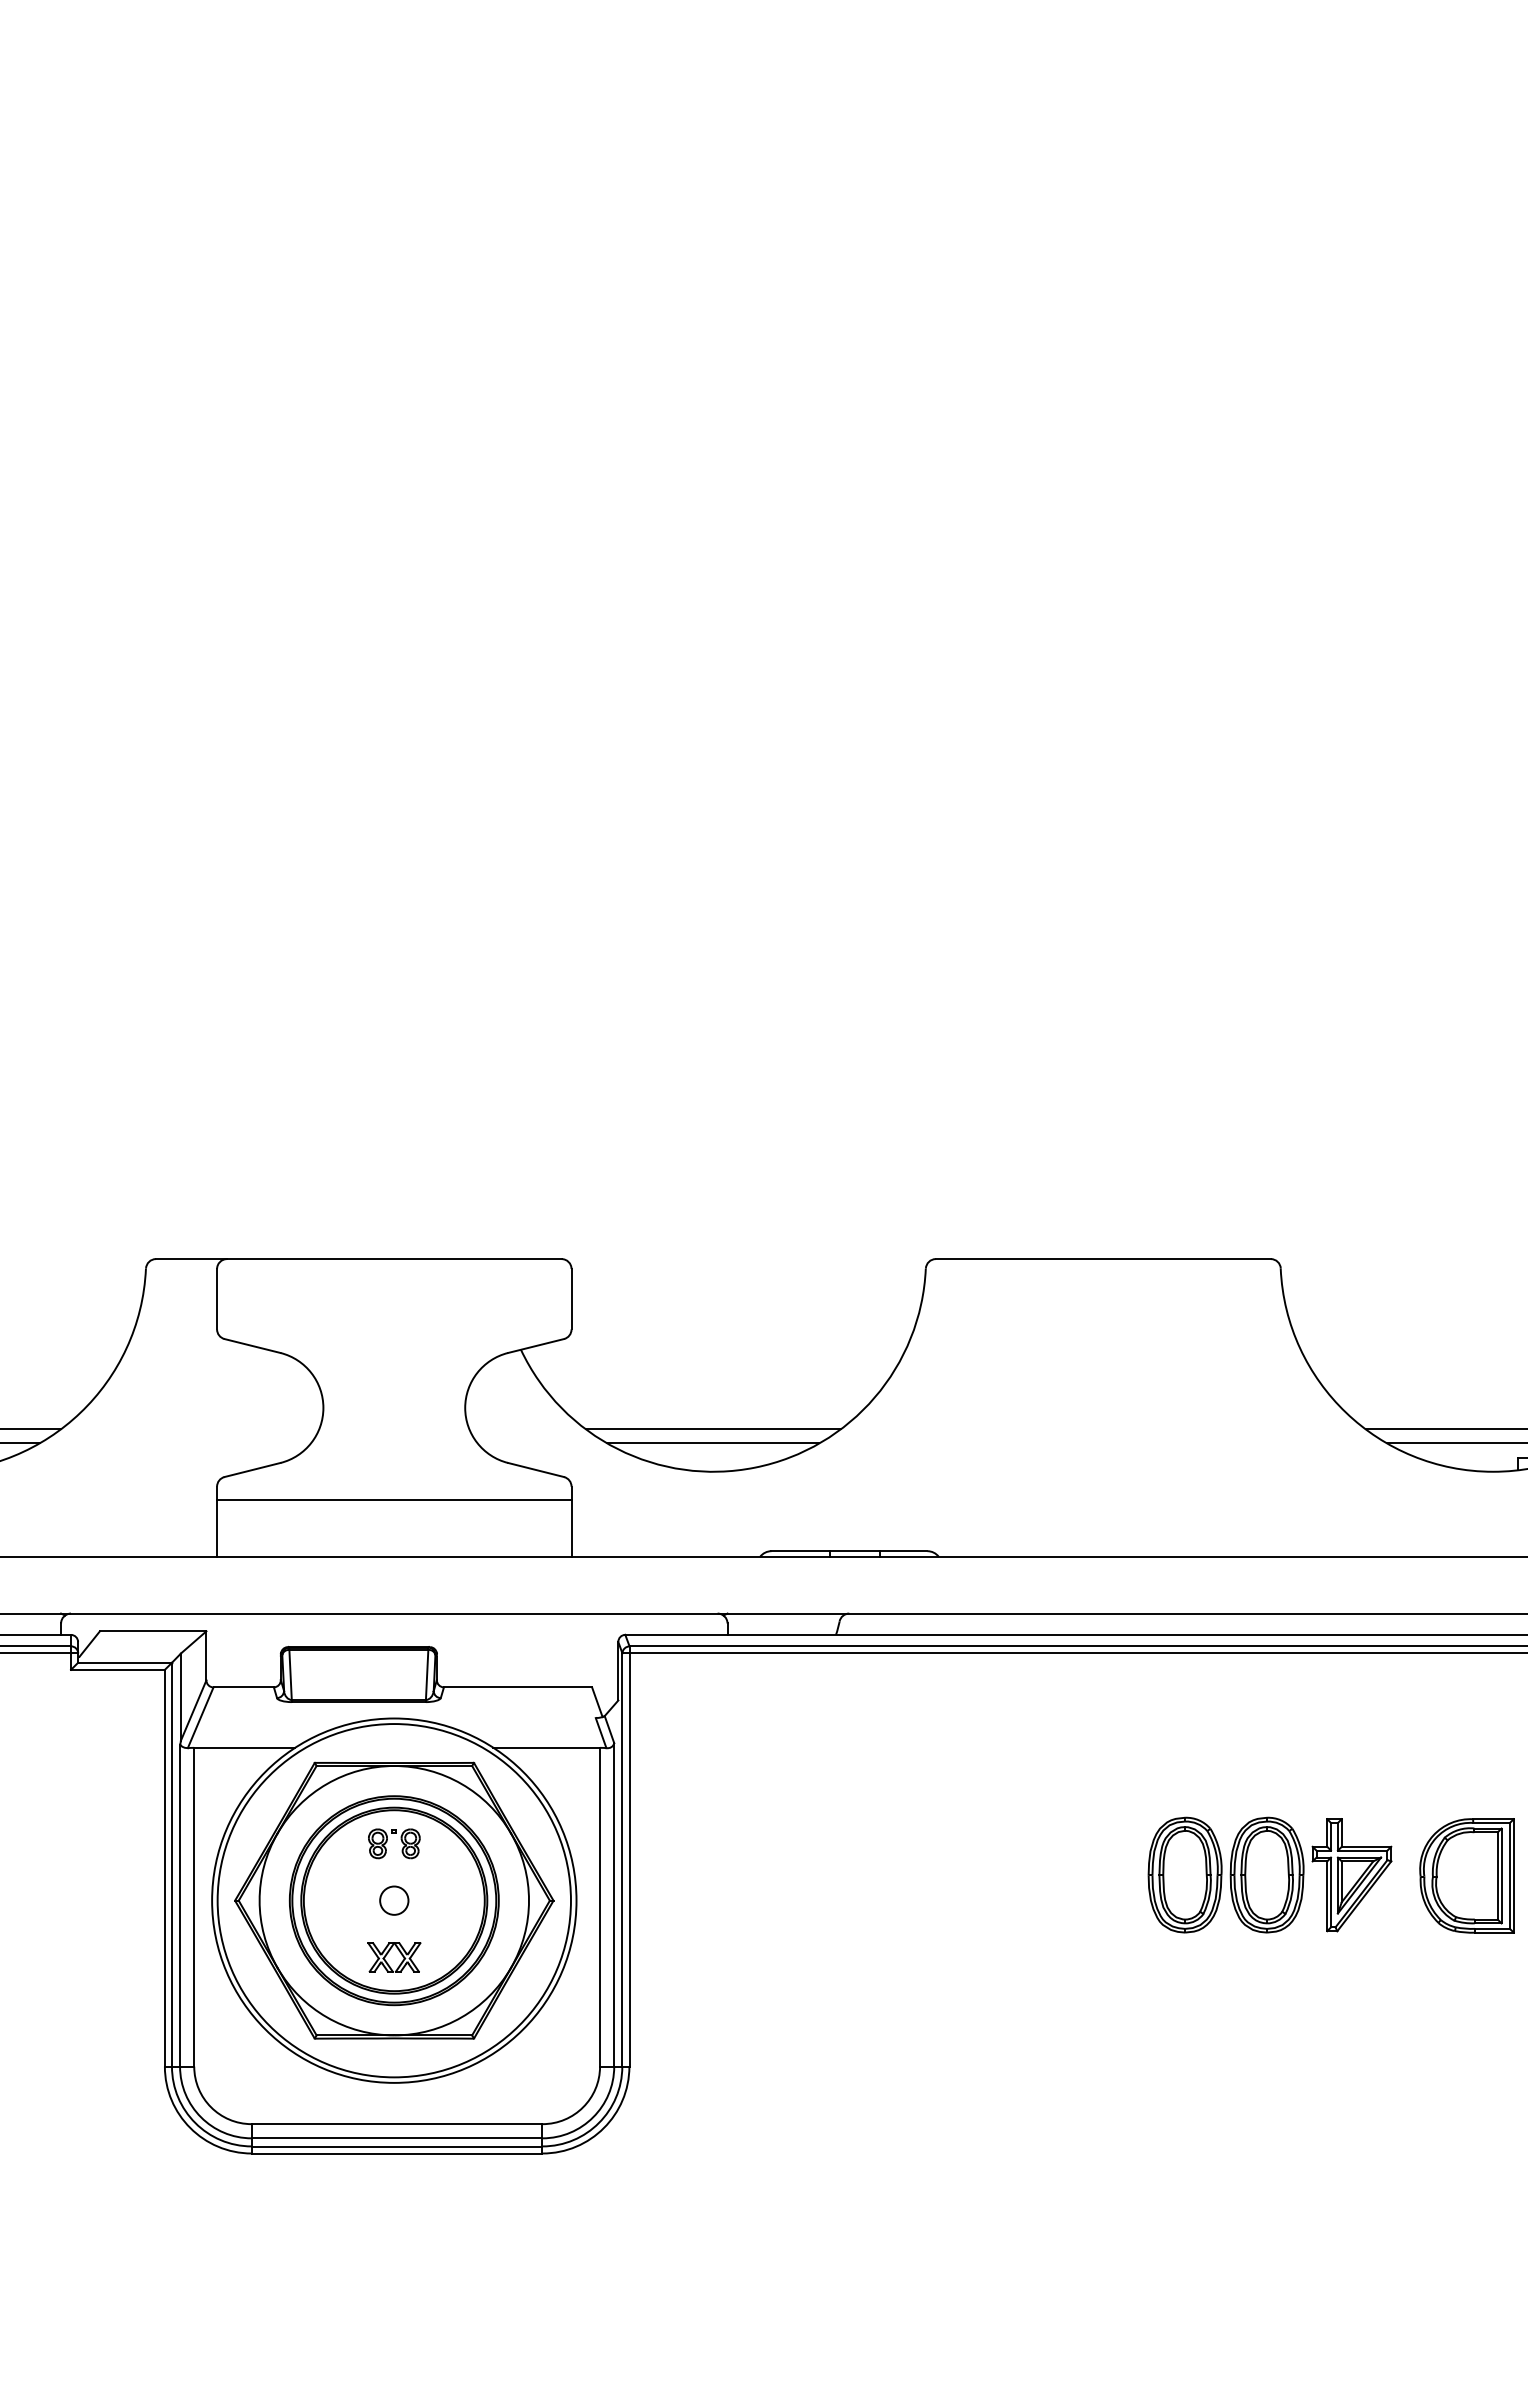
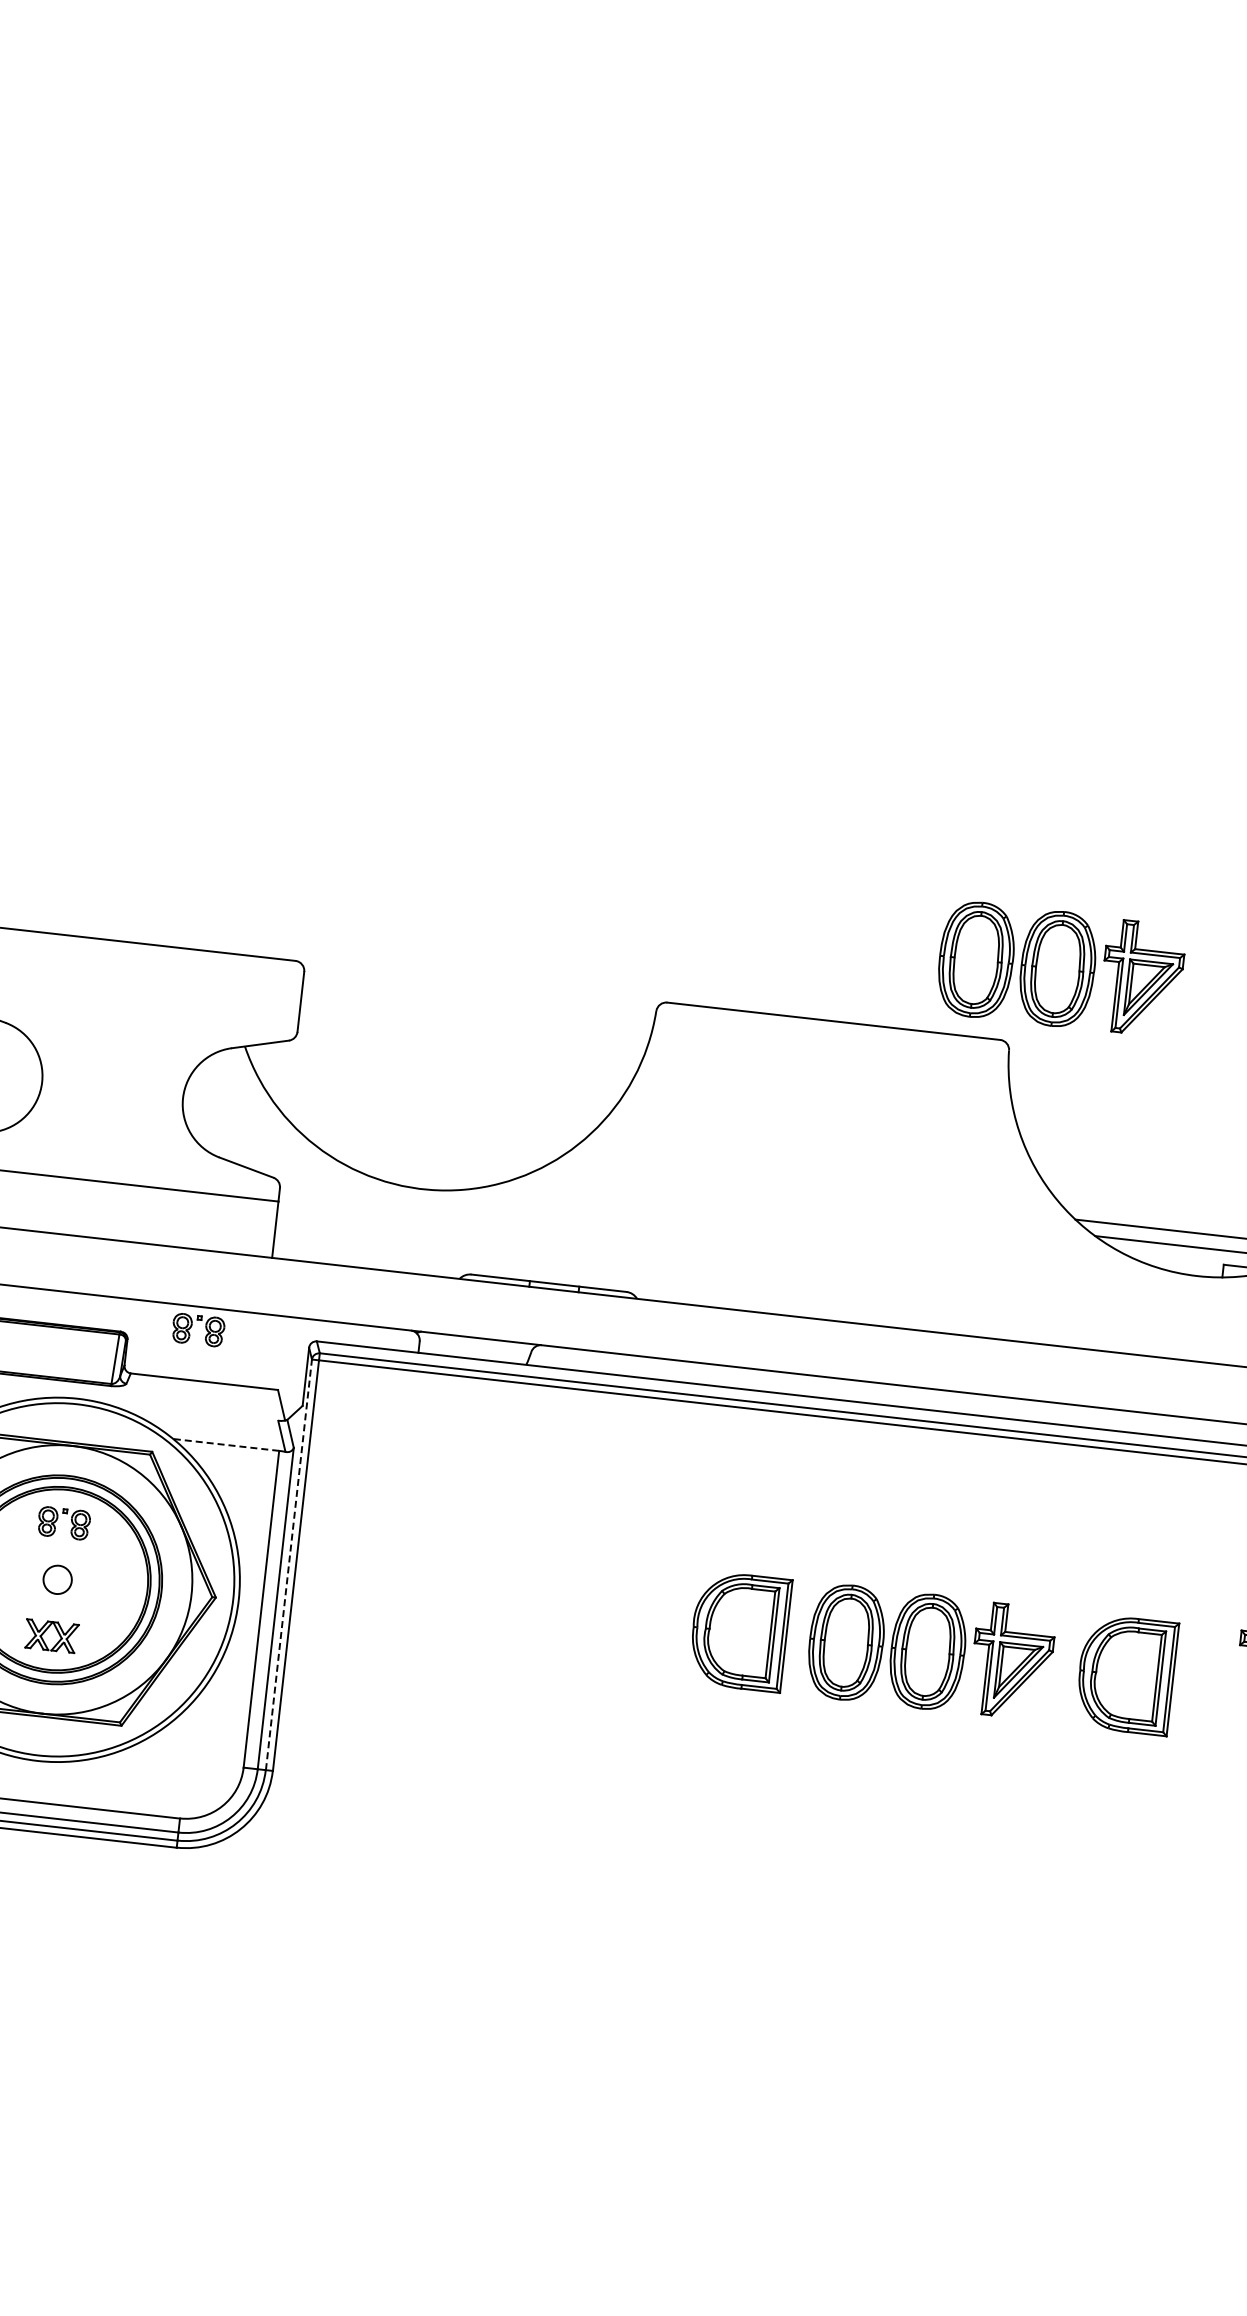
part: (1322, 1181) -> (1060, 968), added
line: (712, 1429) -> (426, 1147), removed
line: (713, 1443) -> (425, 1161), removed
part: (513, 1635) -> (205, 1329), added
line: (546, 1747) -> (226, 1444), solid -> dashed
line: (622, 1860) -> (288, 1565), solid -> dashed
part: (1077, 1875) -> (739, 1630), added

